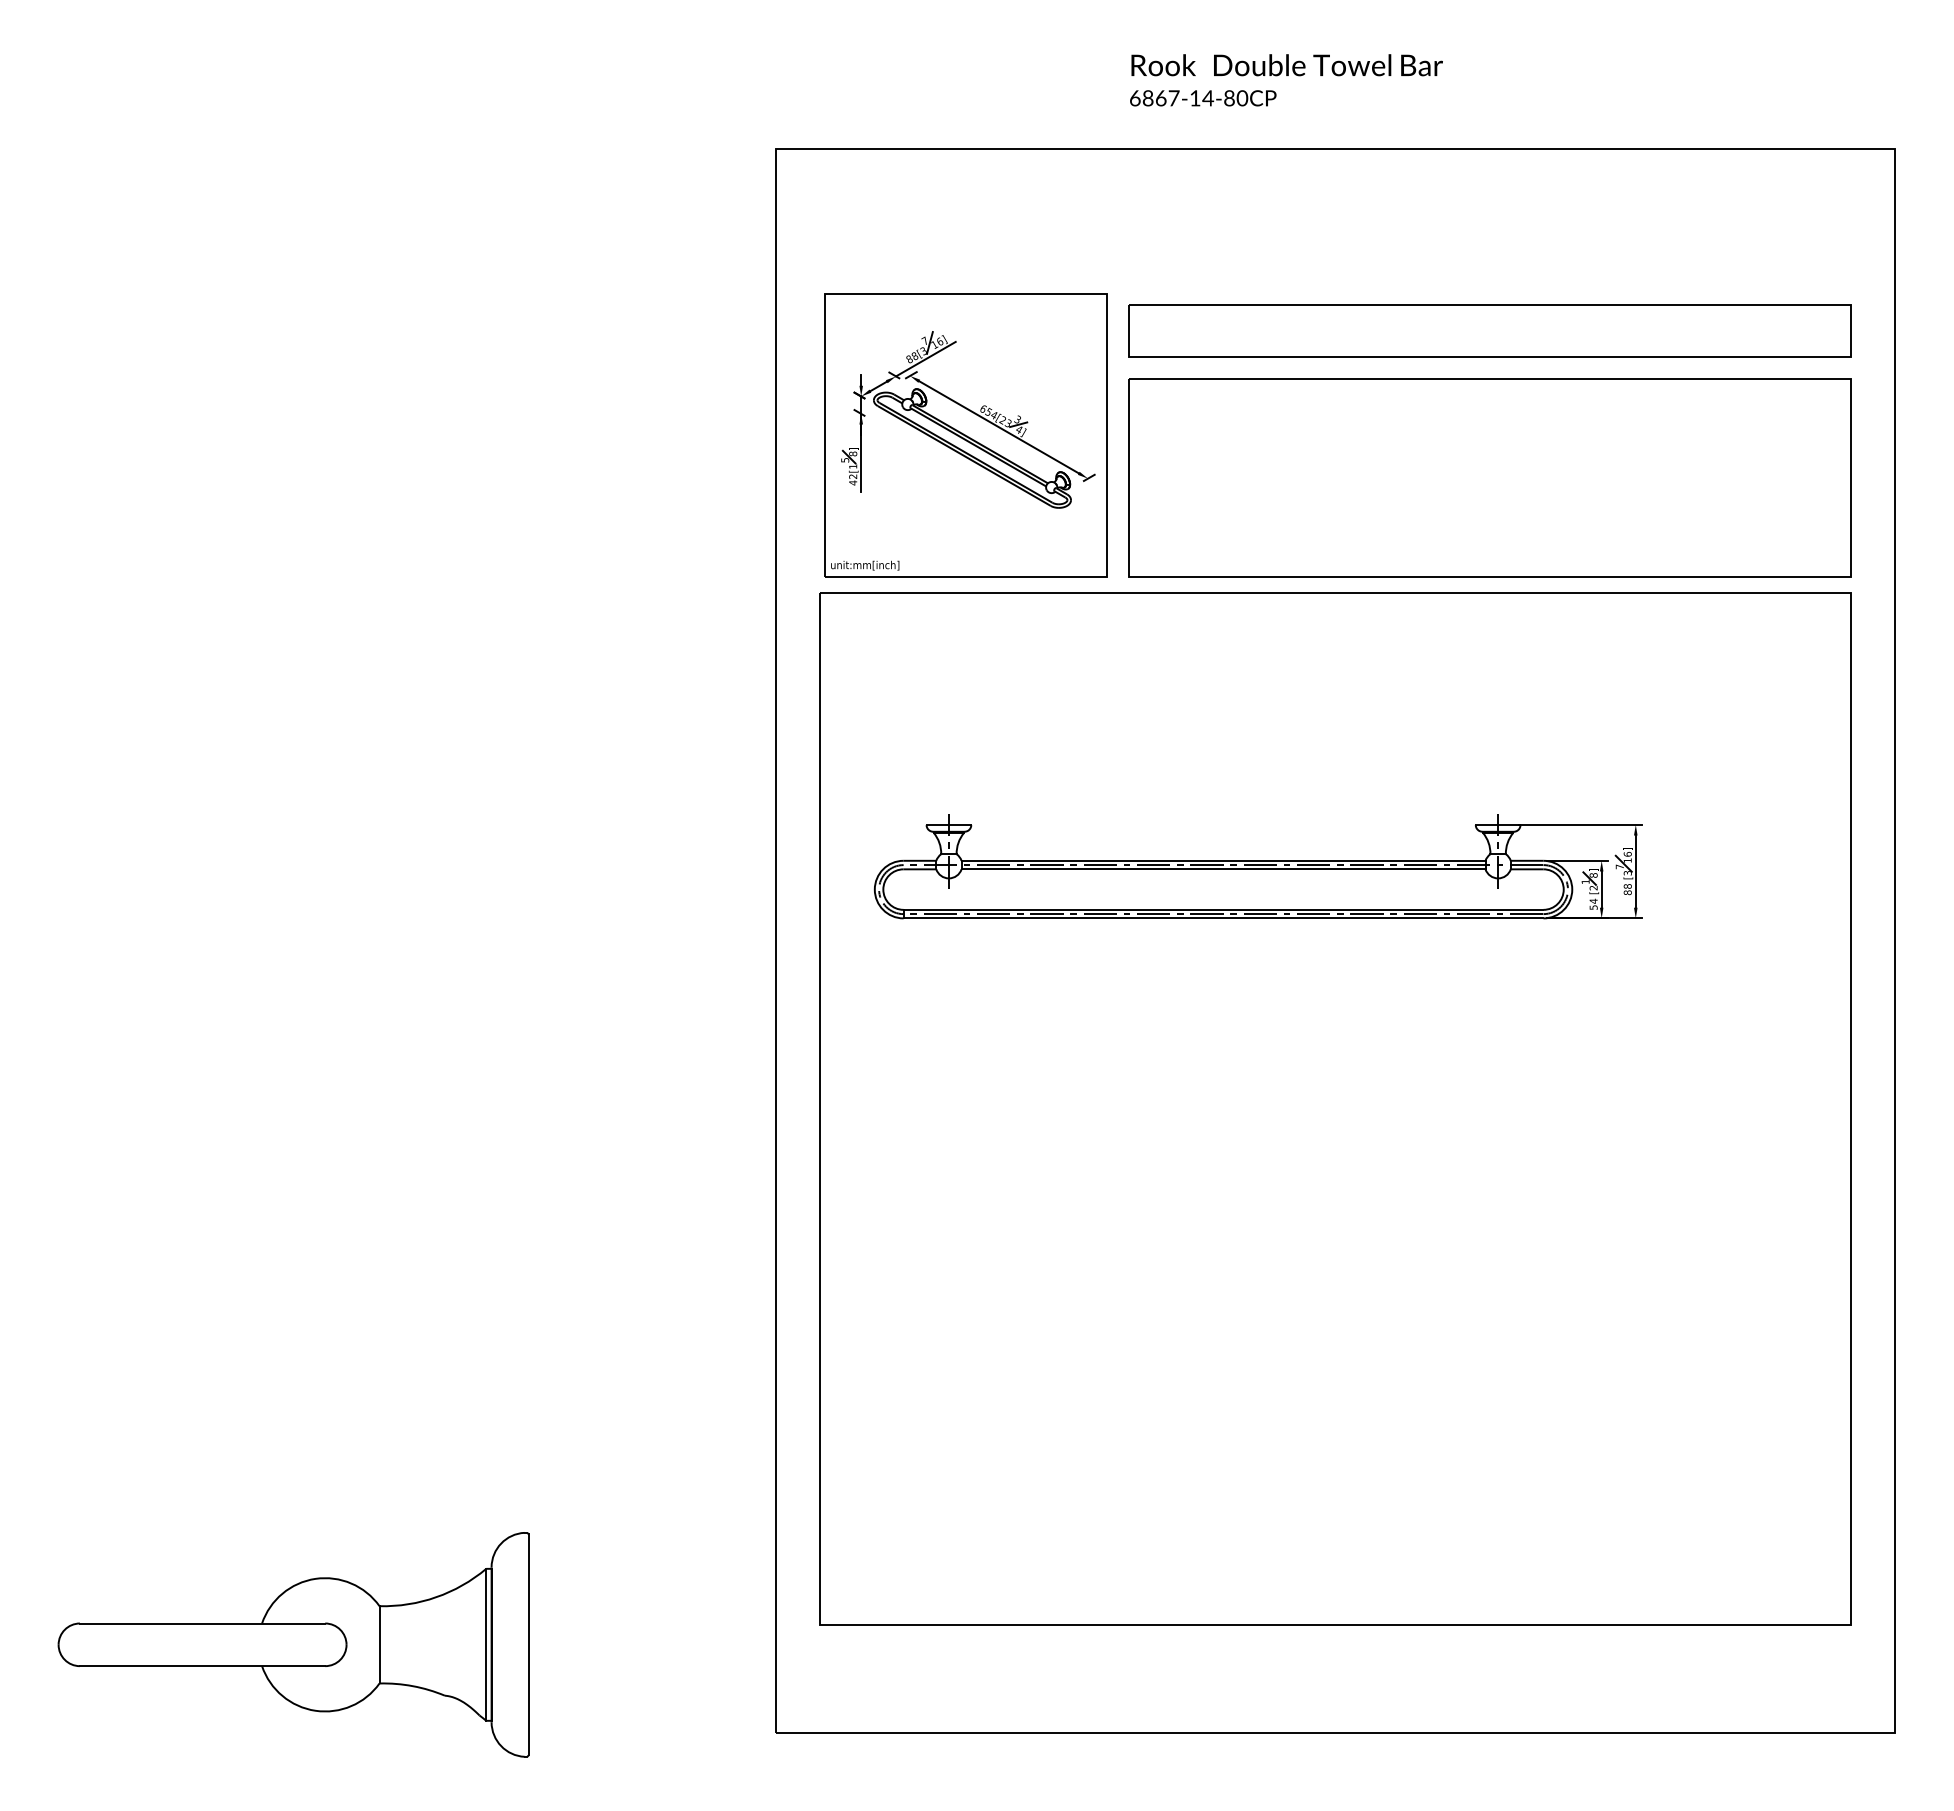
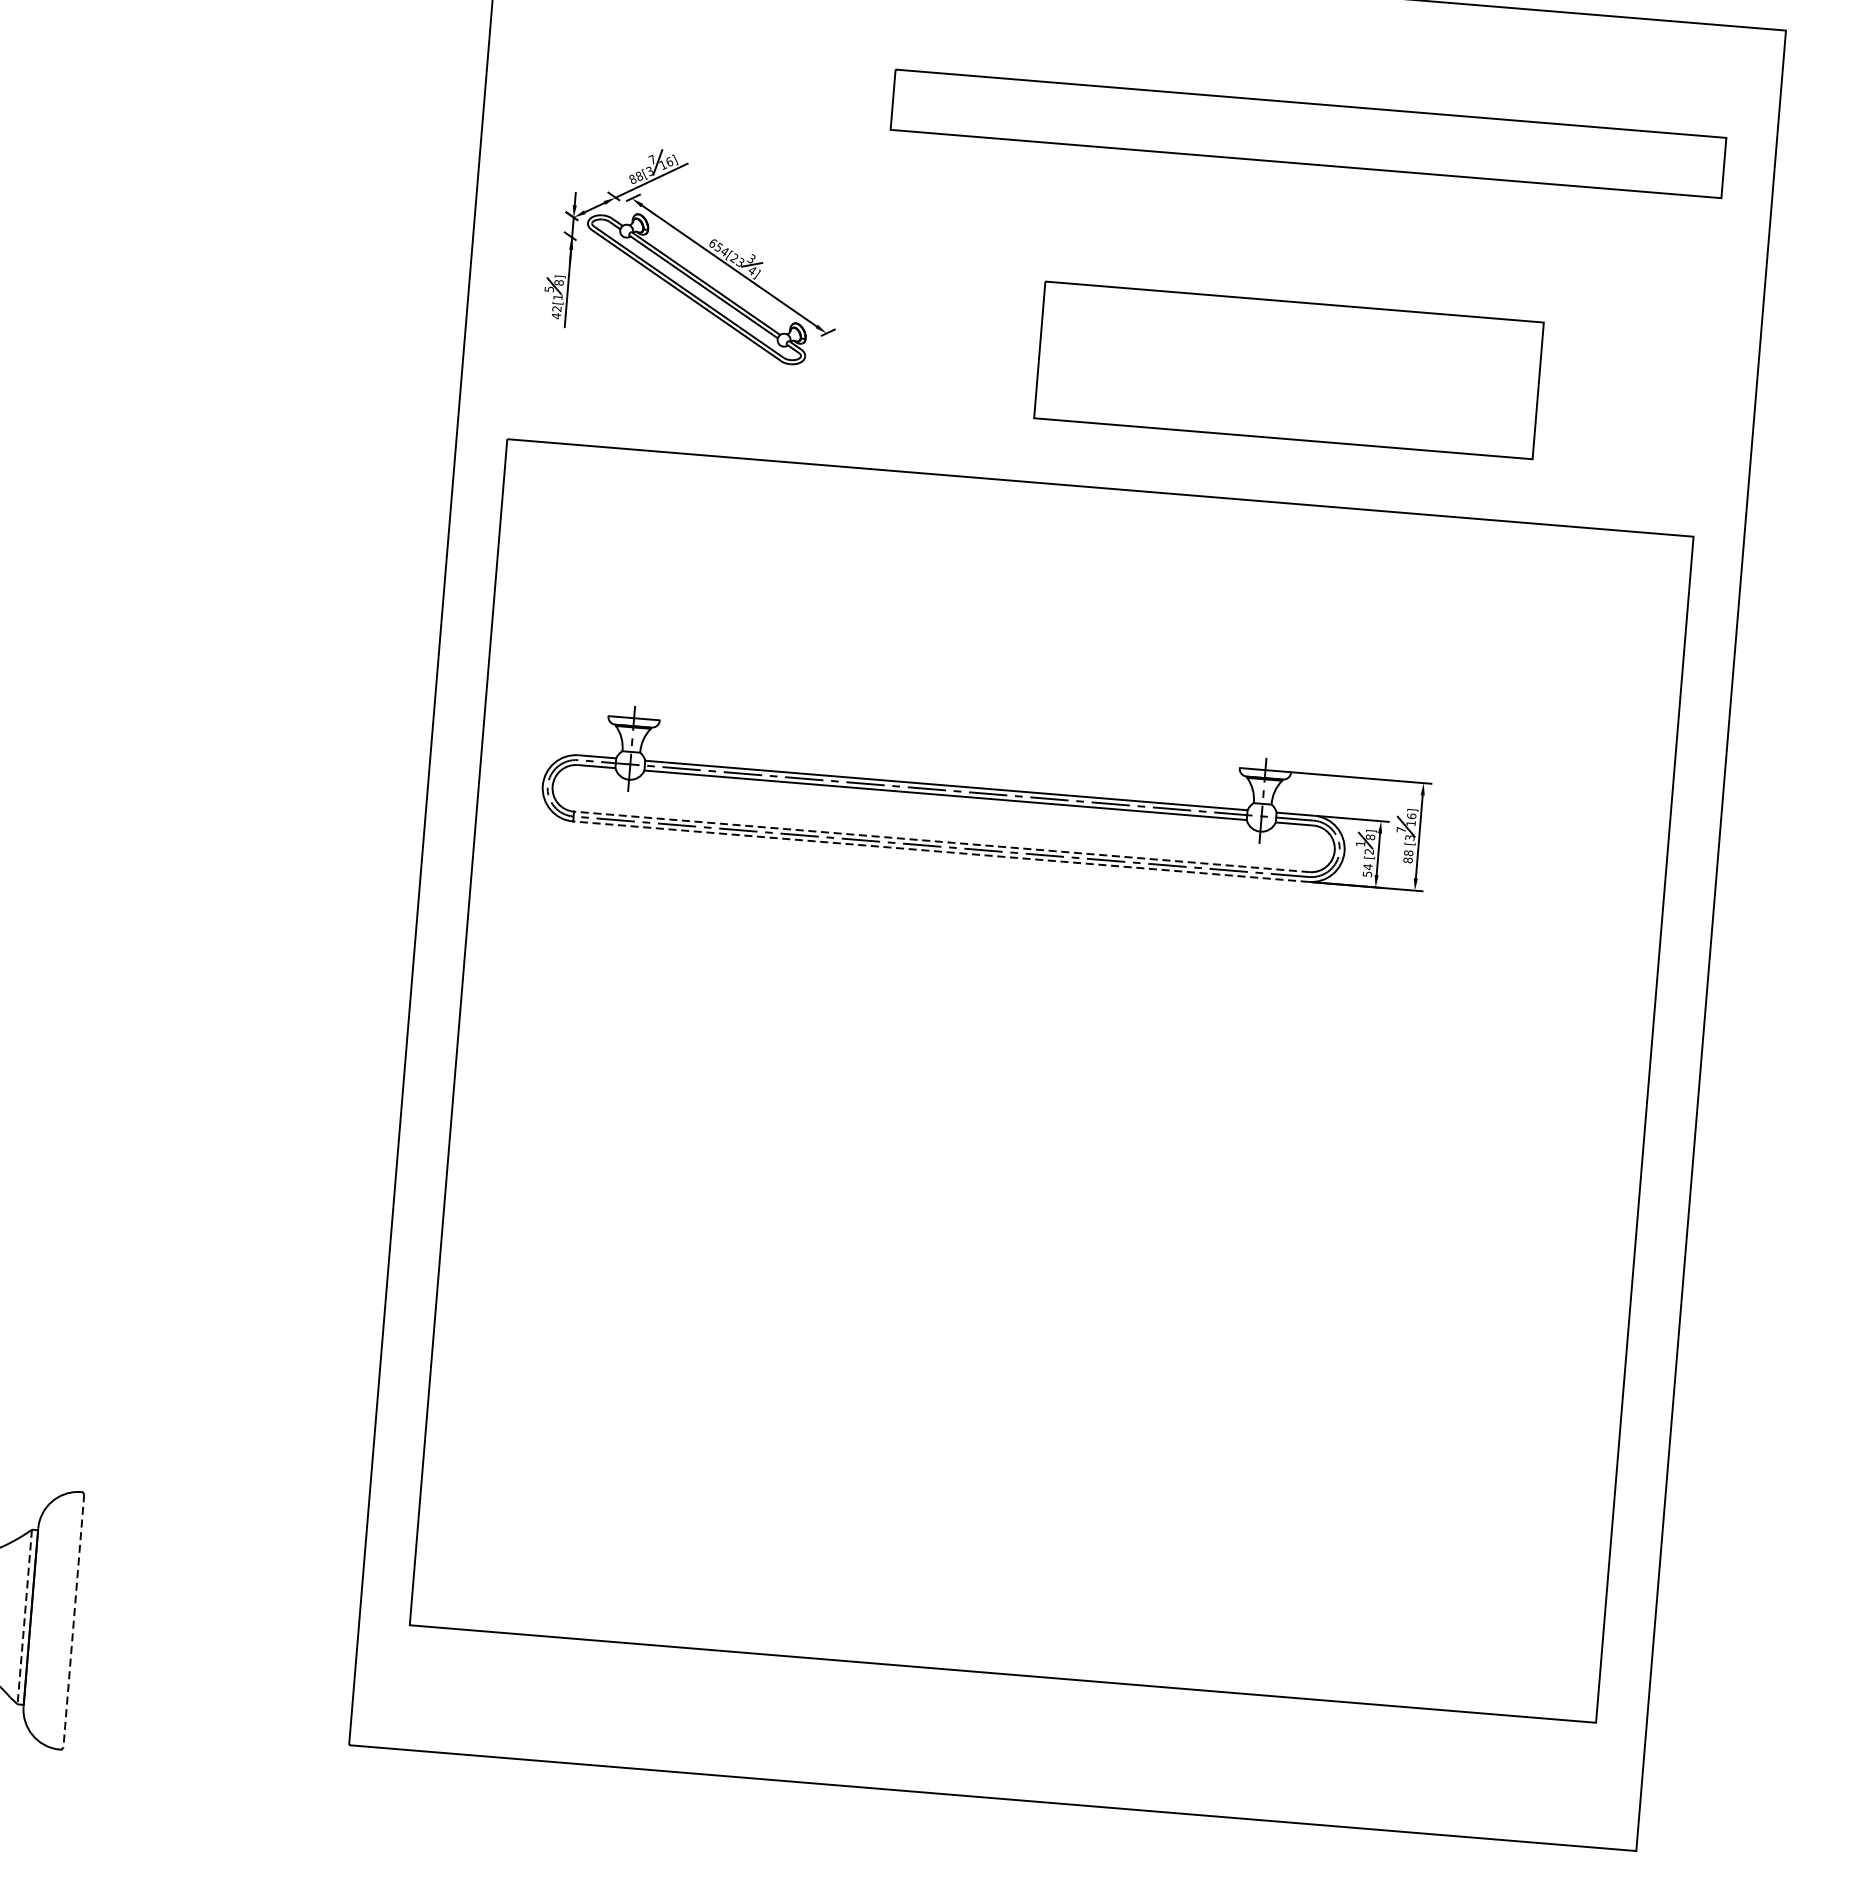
part: (1489, 330) -> (1307, 133), moved
part: (965, 435) -> (689, 272), removed
part: (1489, 477) -> (1288, 370), size x0.6
line: (1223, 909) -> (941, 841), solid -> dashed
line: (1223, 918) -> (940, 851), solid -> dashed
line: (486, 1644) -> (25, 1616), solid -> dashed
line: (528, 1645) -> (73, 1621), solid -> dashed

